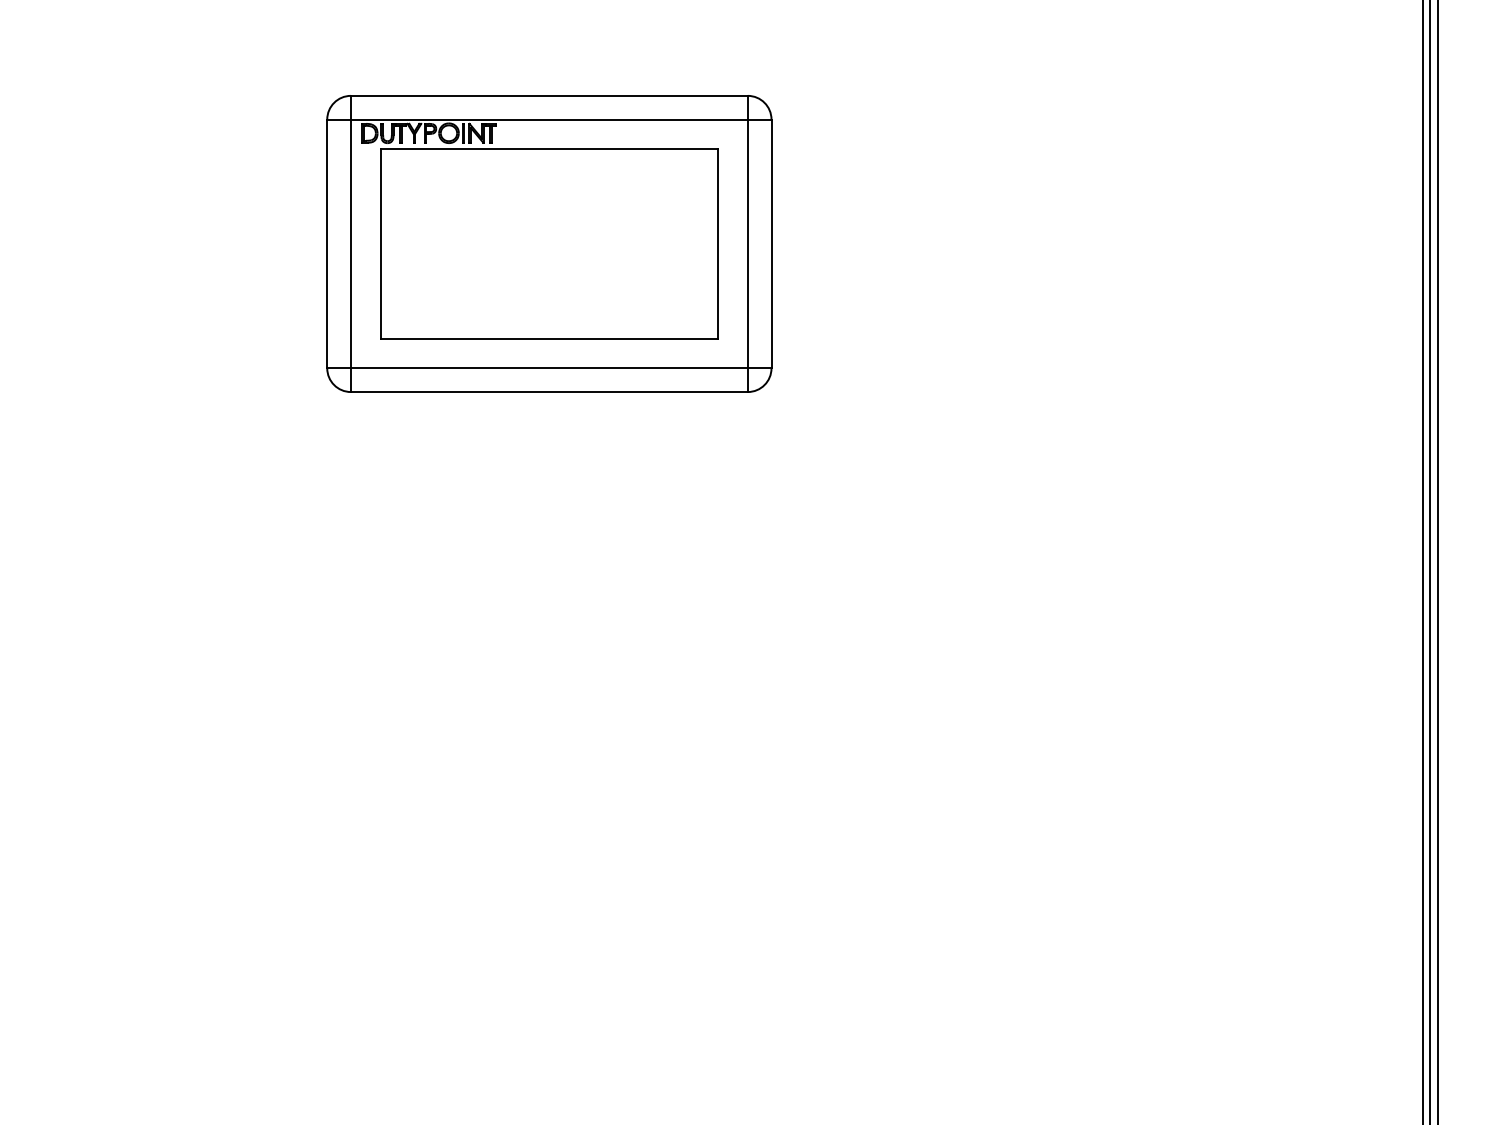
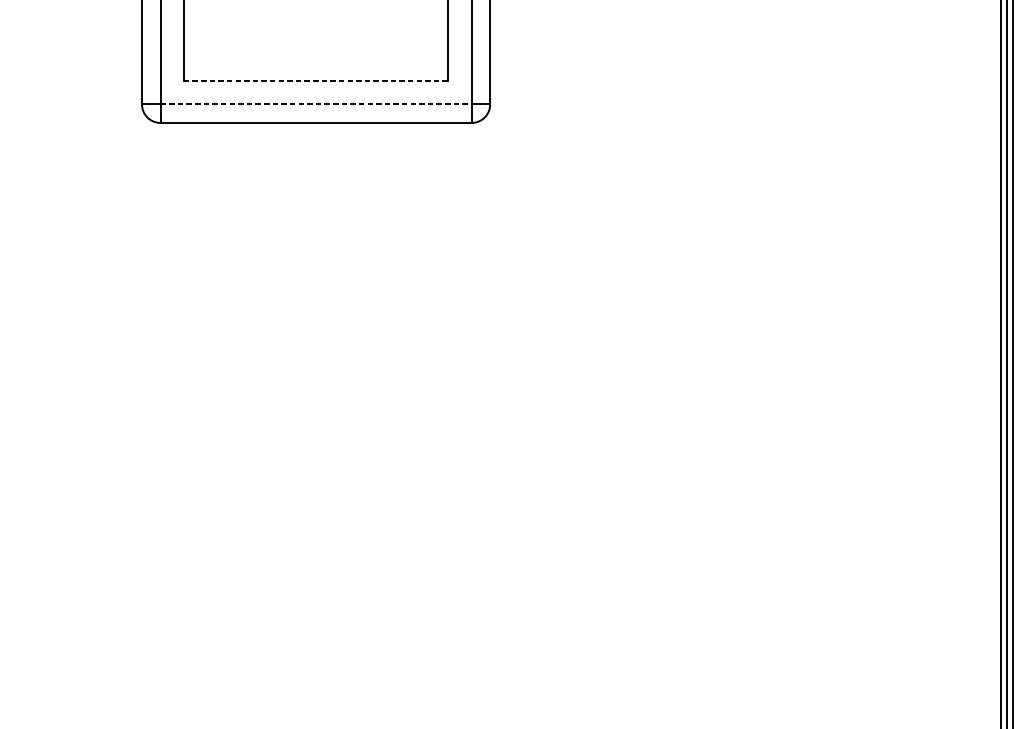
line: (549, 338) -> (316, 80), solid -> dashed
line: (549, 368) -> (316, 104), solid -> dashed

